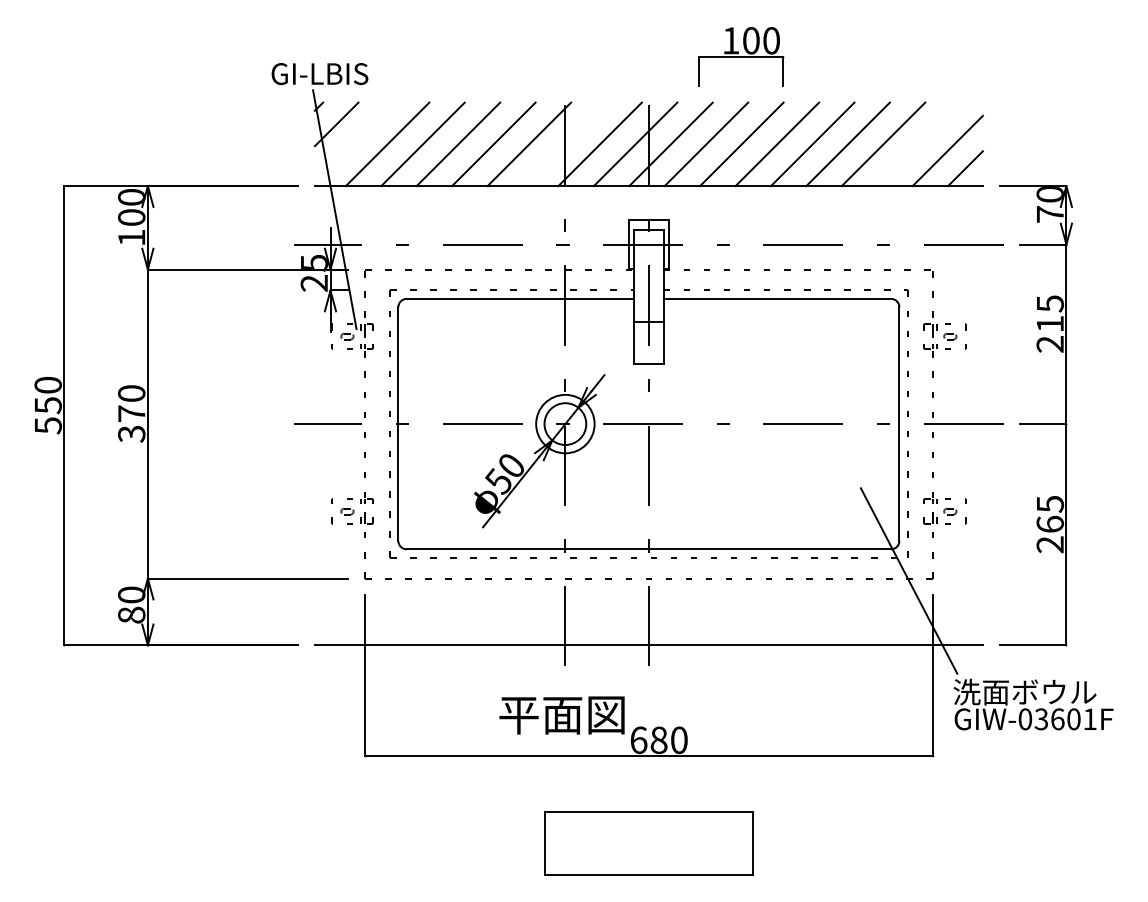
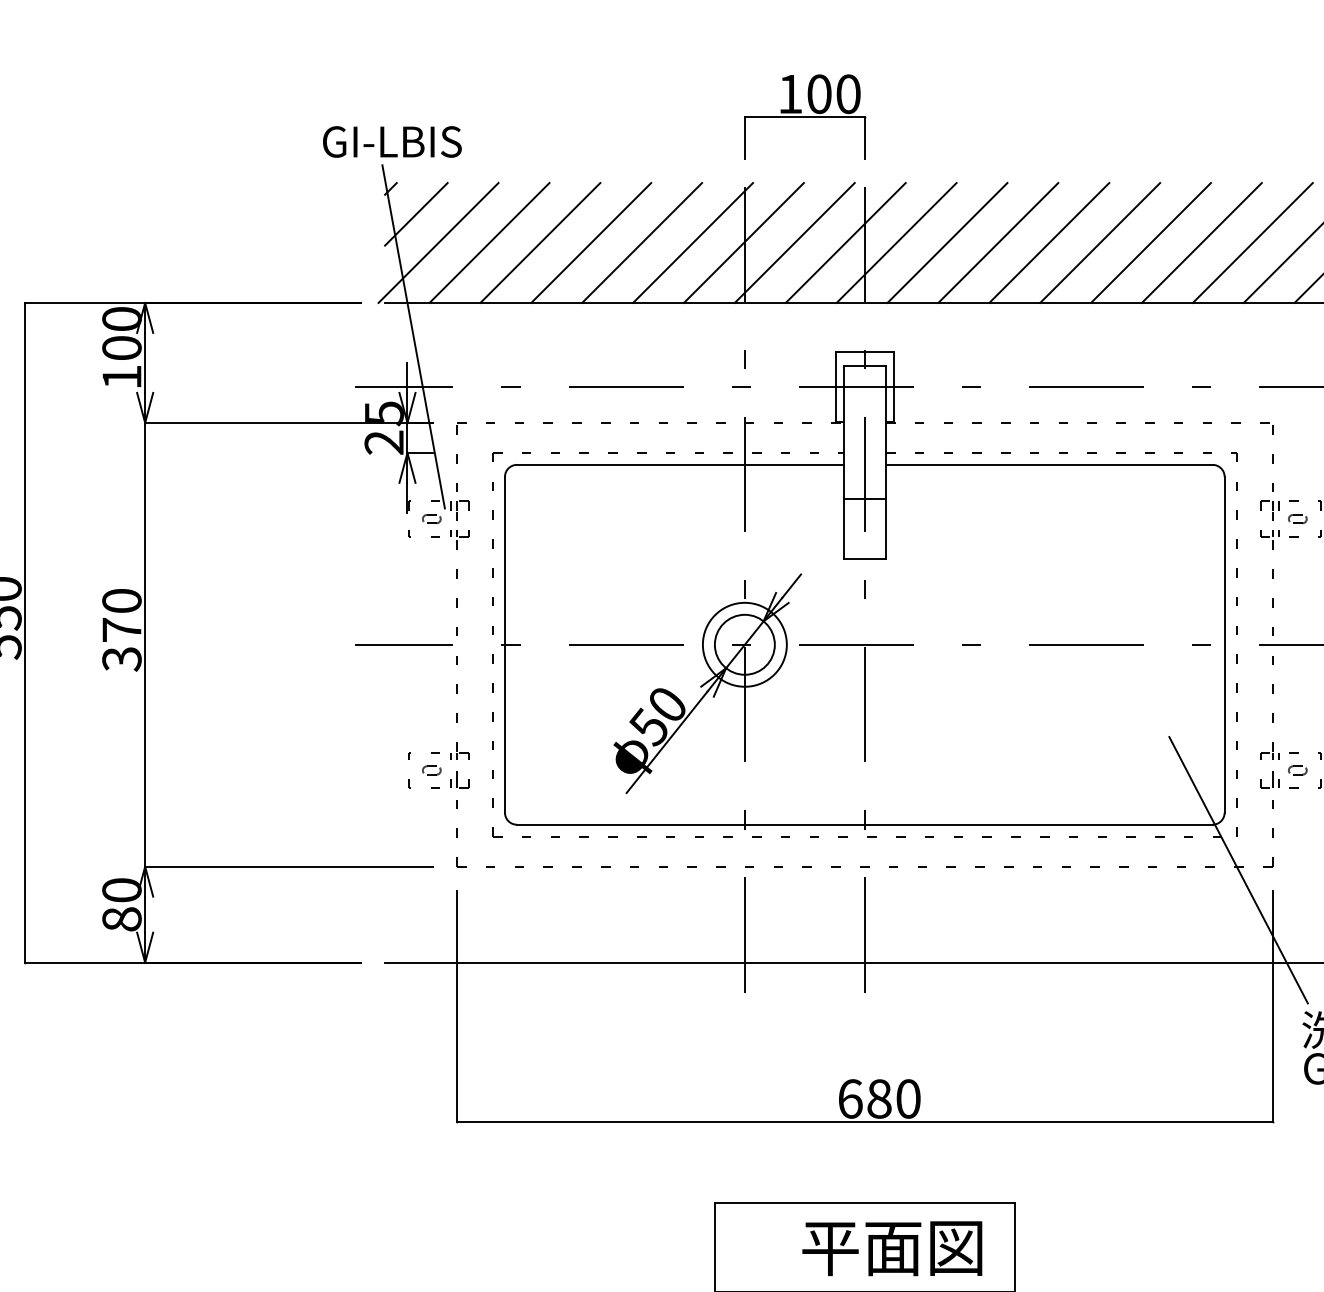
part: (741, 56) -> (805, 116), moved
line: (351, 144) -> (437, 243), added
line: (564, 144) -> (743, 243), added
line: (918, 144) -> (1252, 243), added
text: (561, 715) -> (891, 1248), moved

